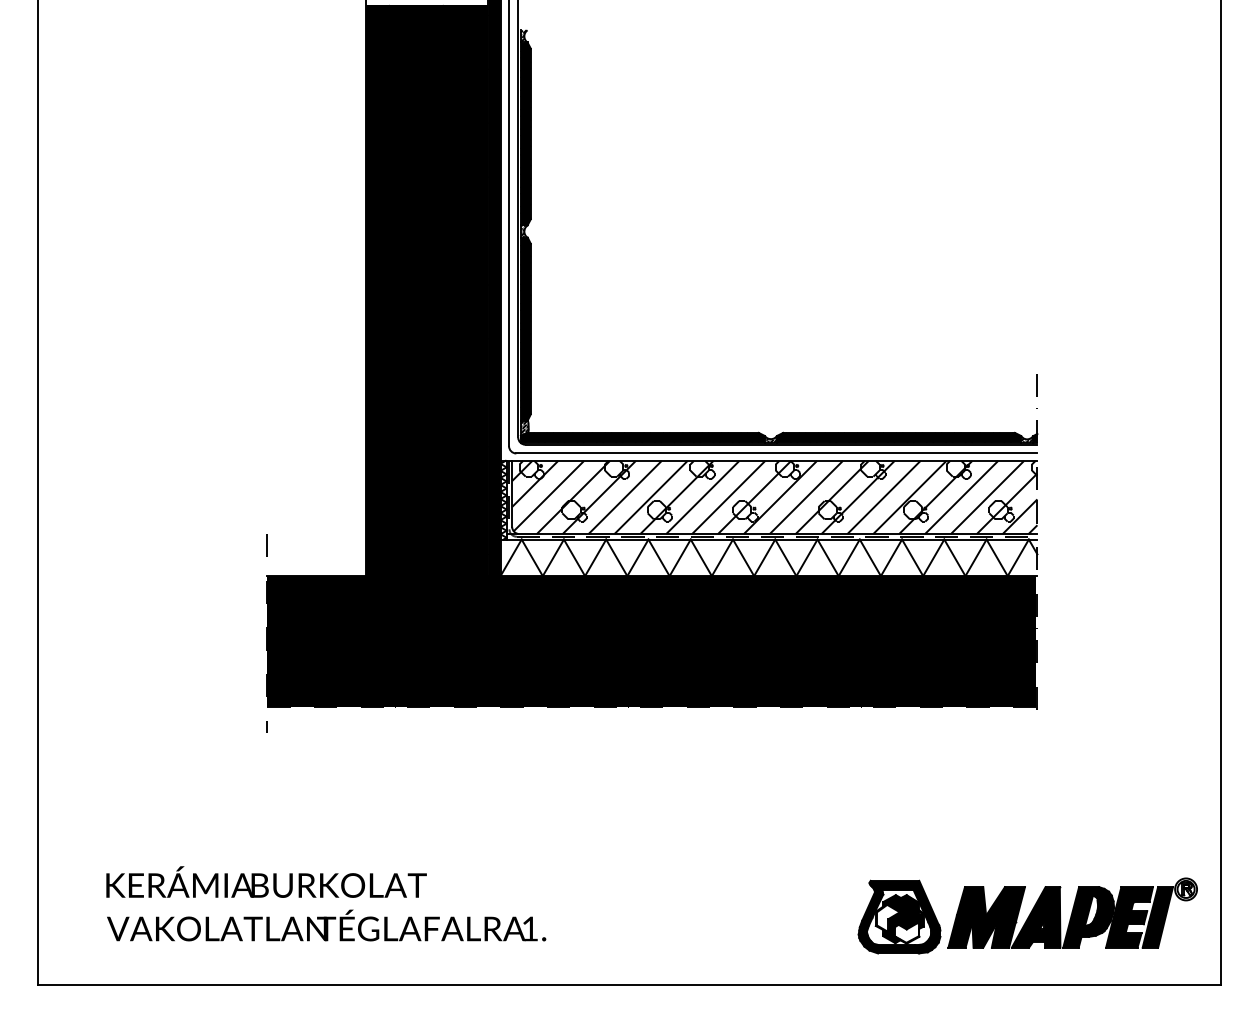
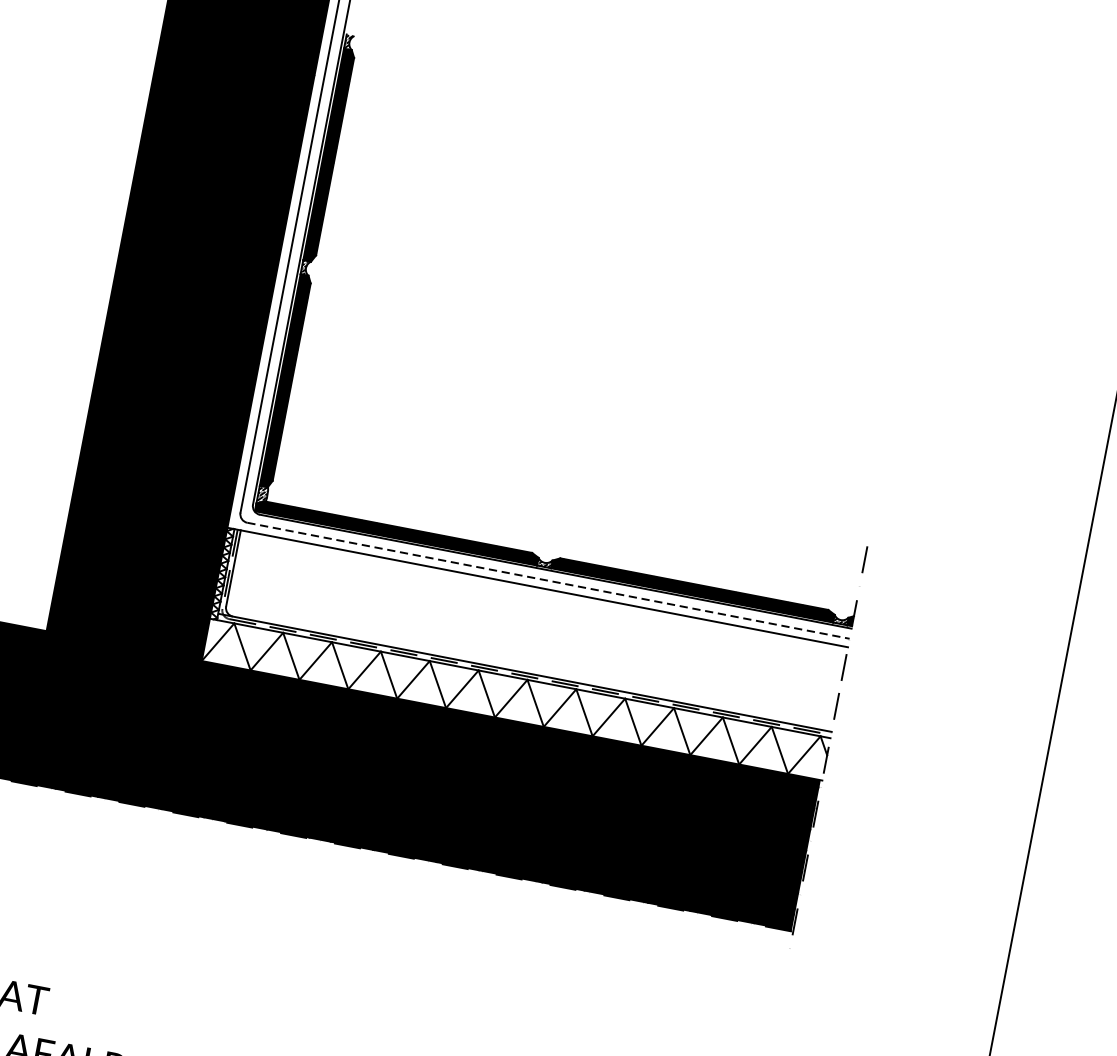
line: (776, 453) -> (548, 580), solid -> dashed
hatch: (774, 497) -> (535, 631), removed

